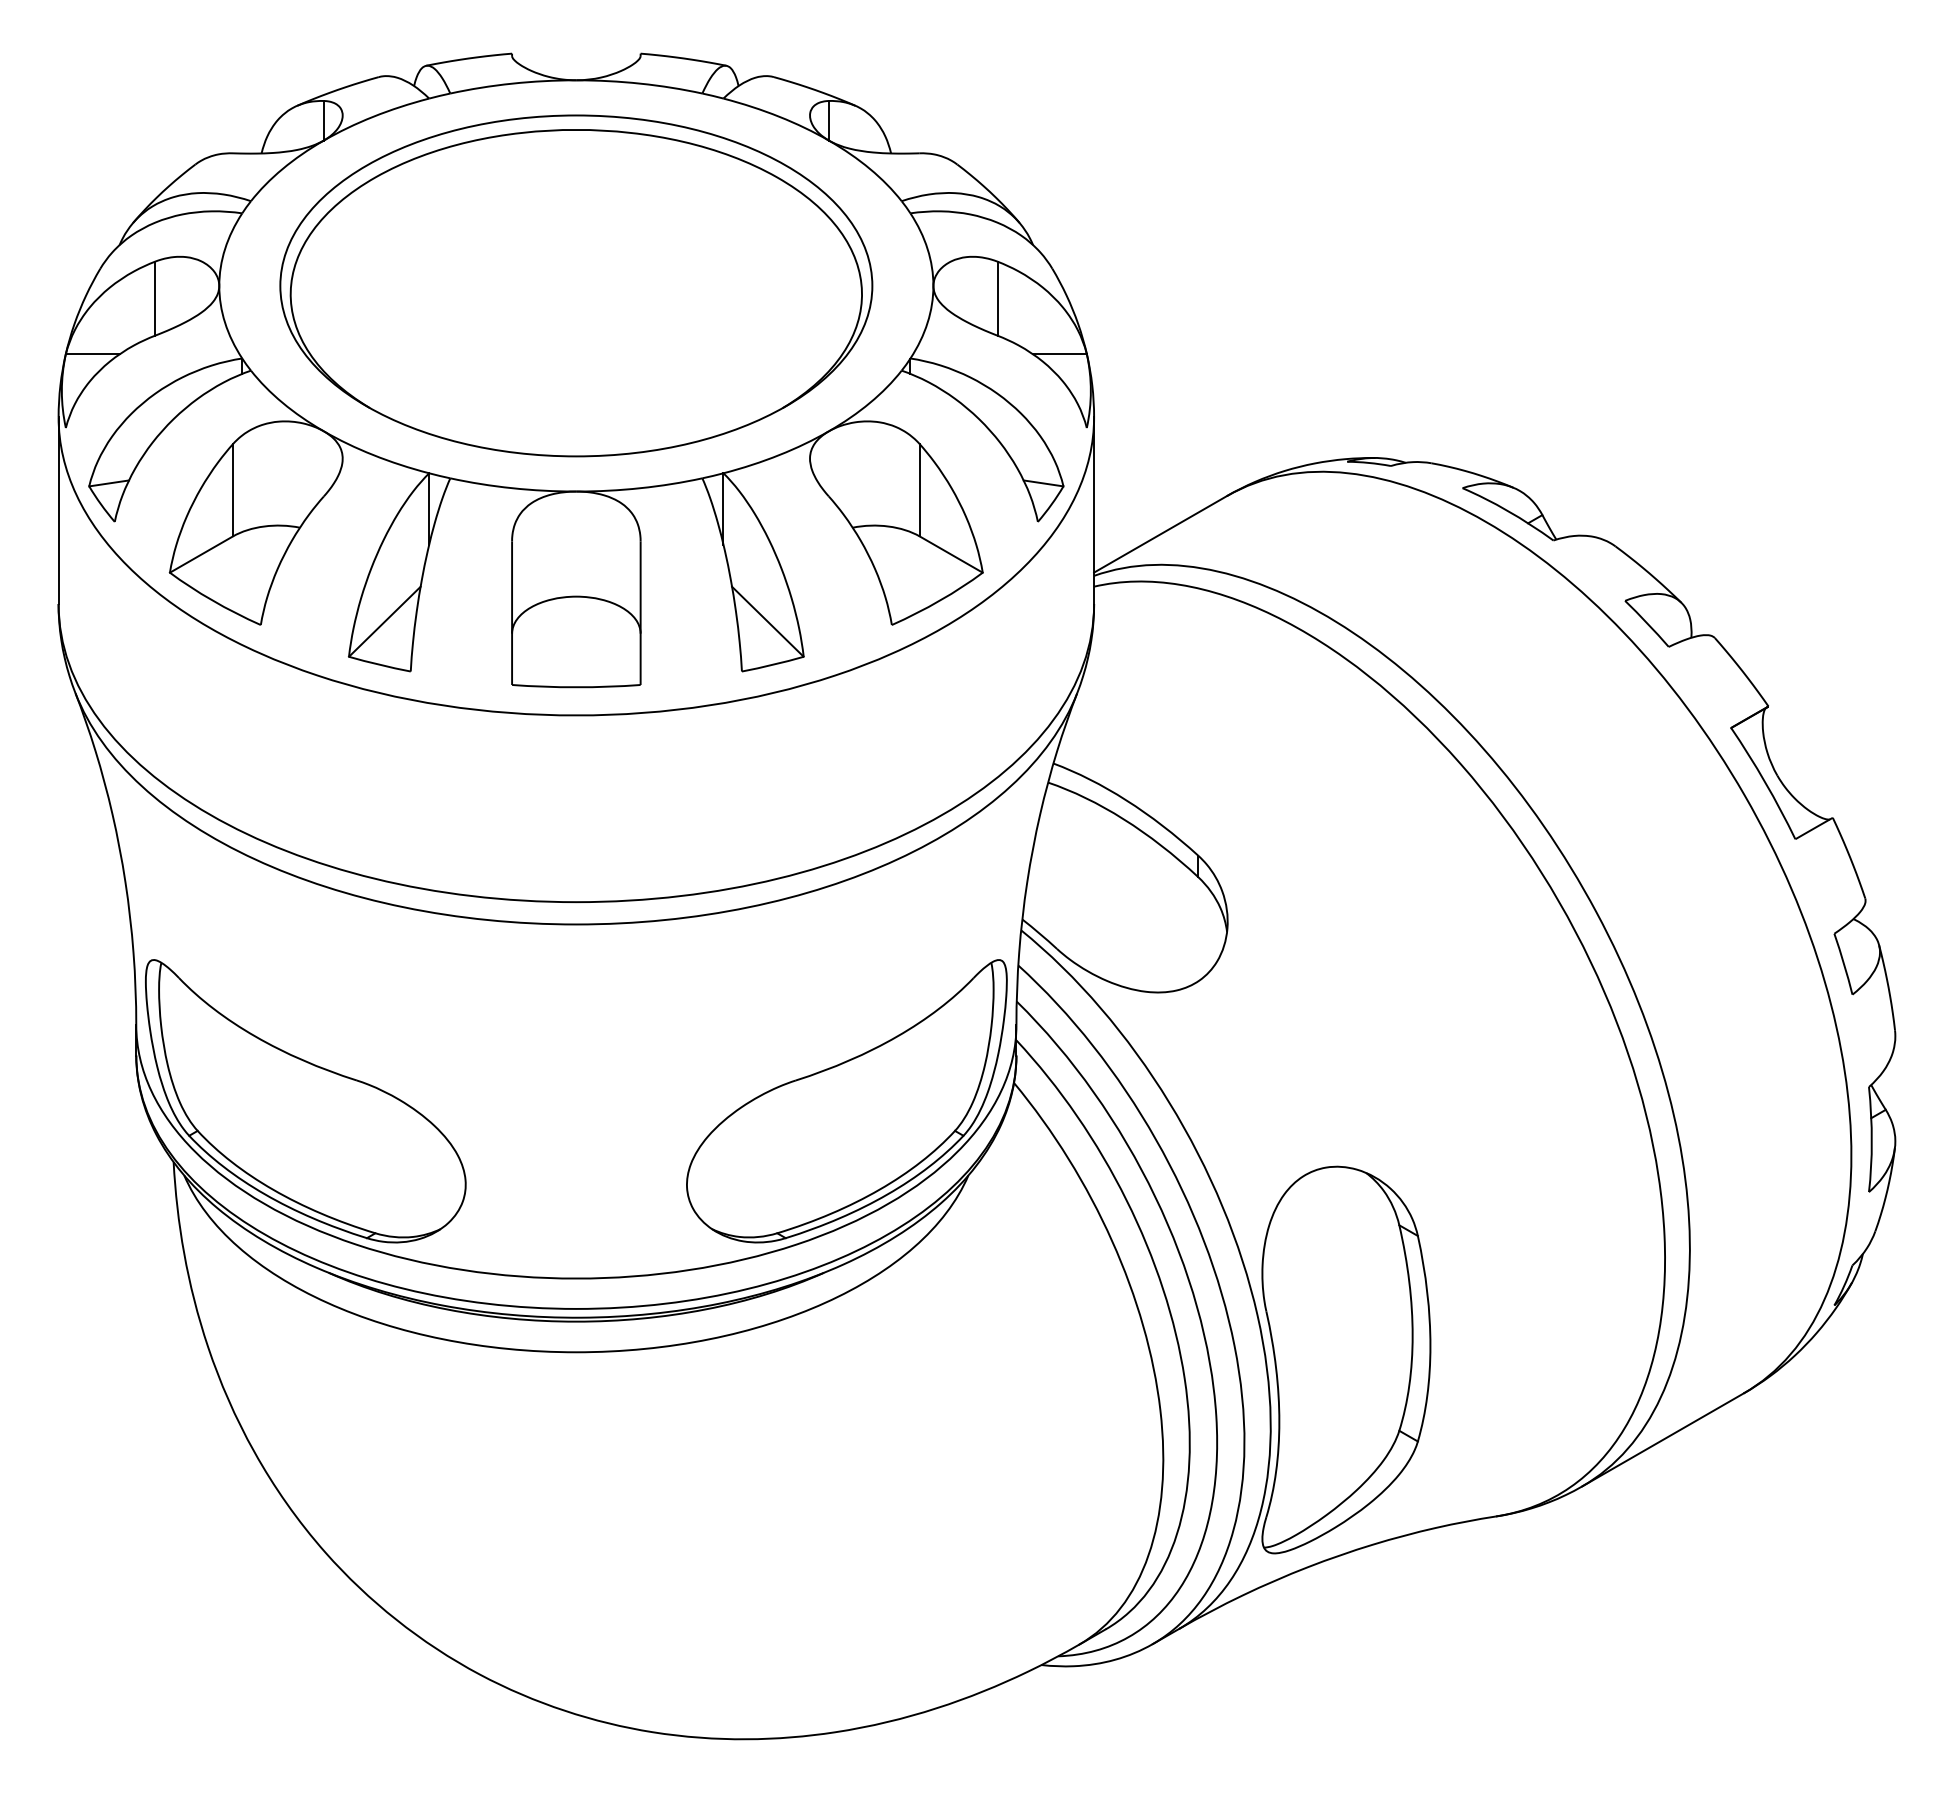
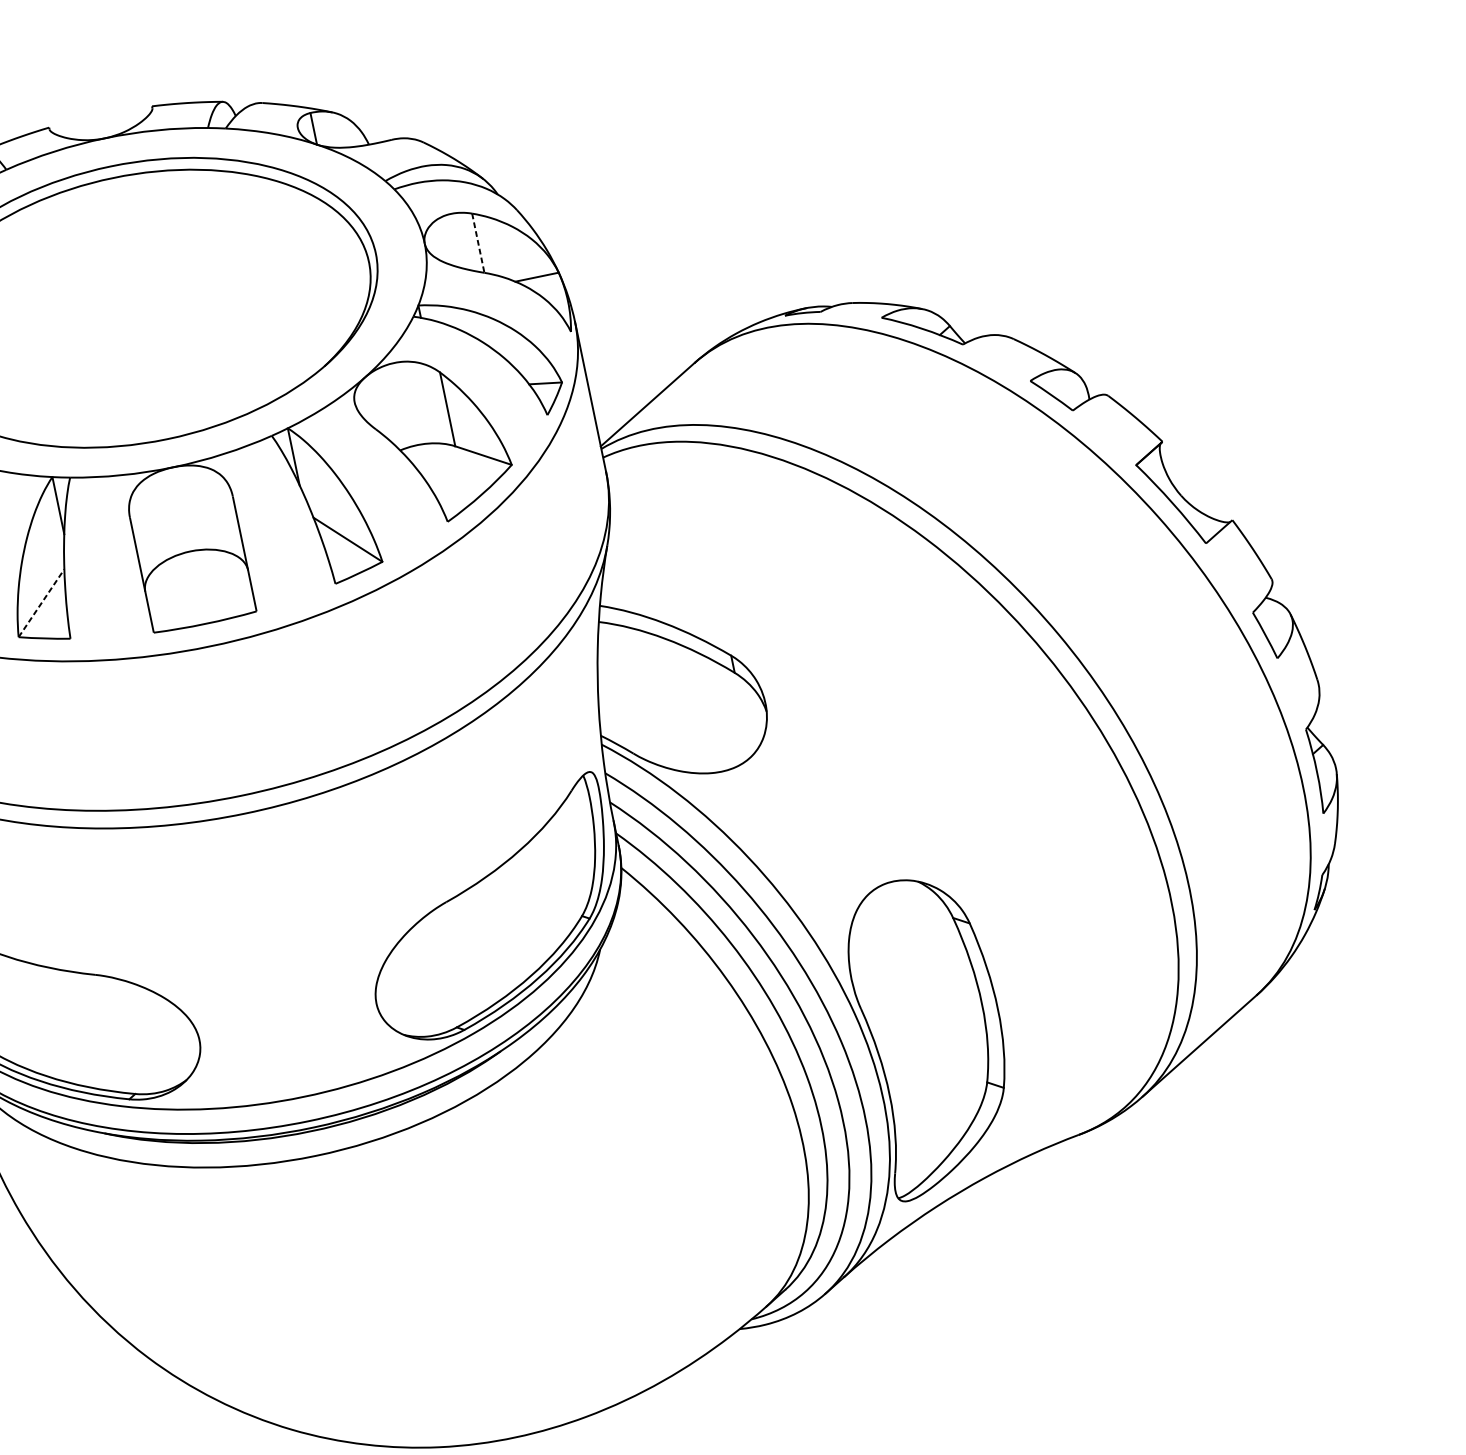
line: (997, 299) -> (478, 243), solid -> dashed
line: (385, 621) -> (42, 602), solid -> dashed

